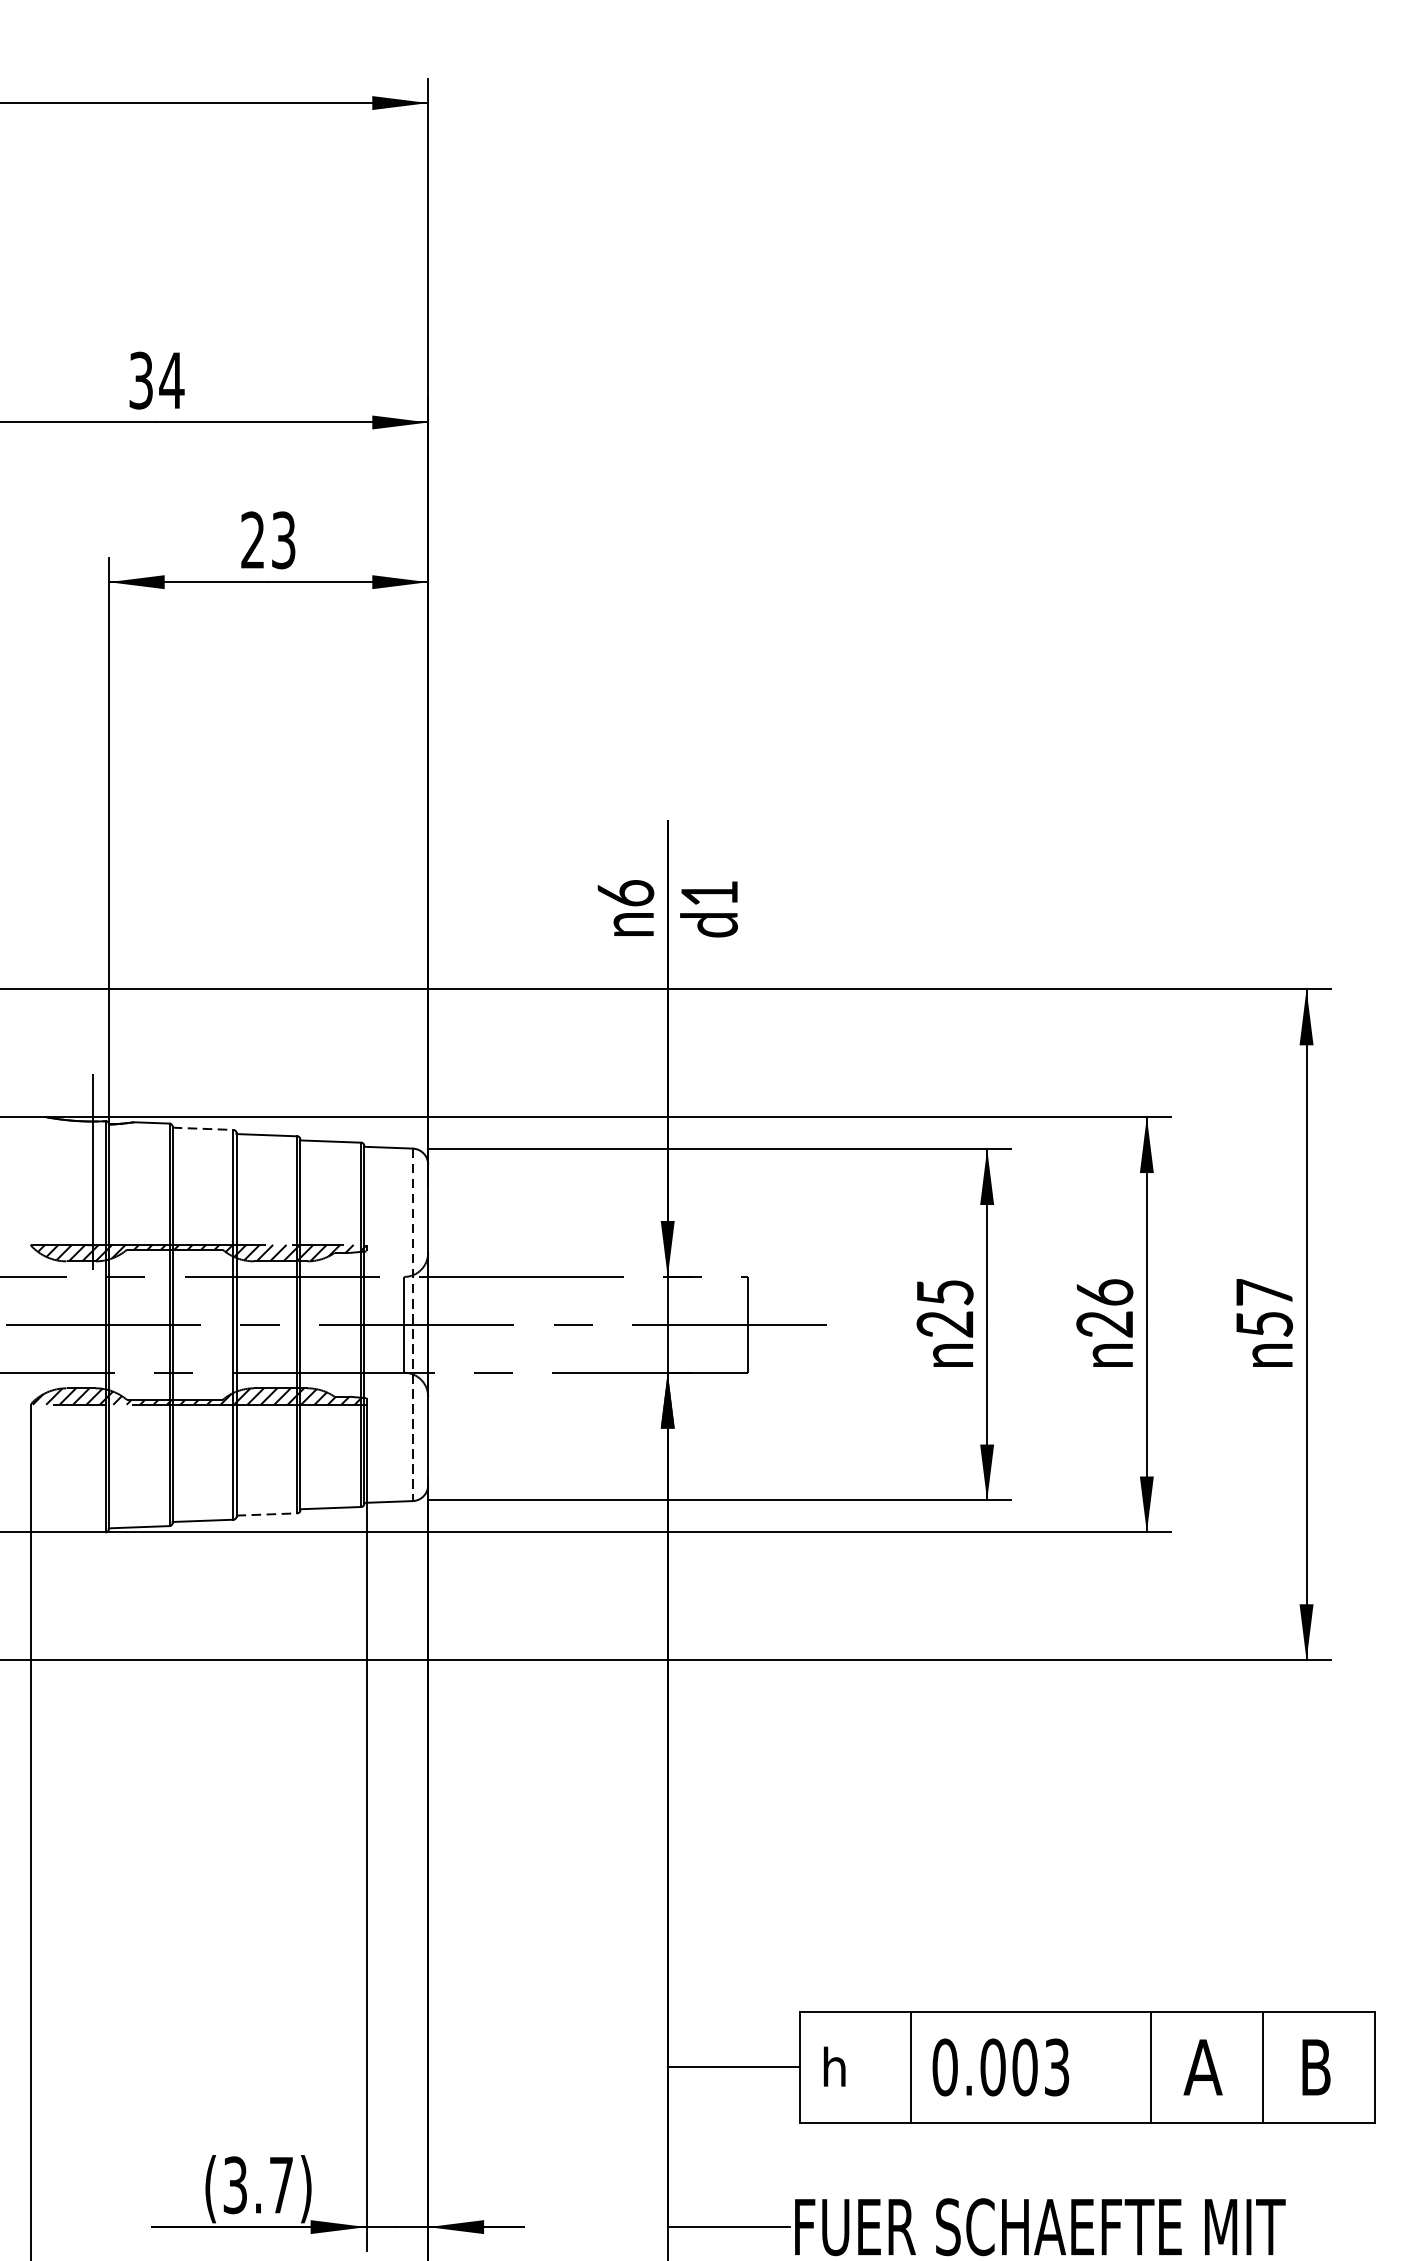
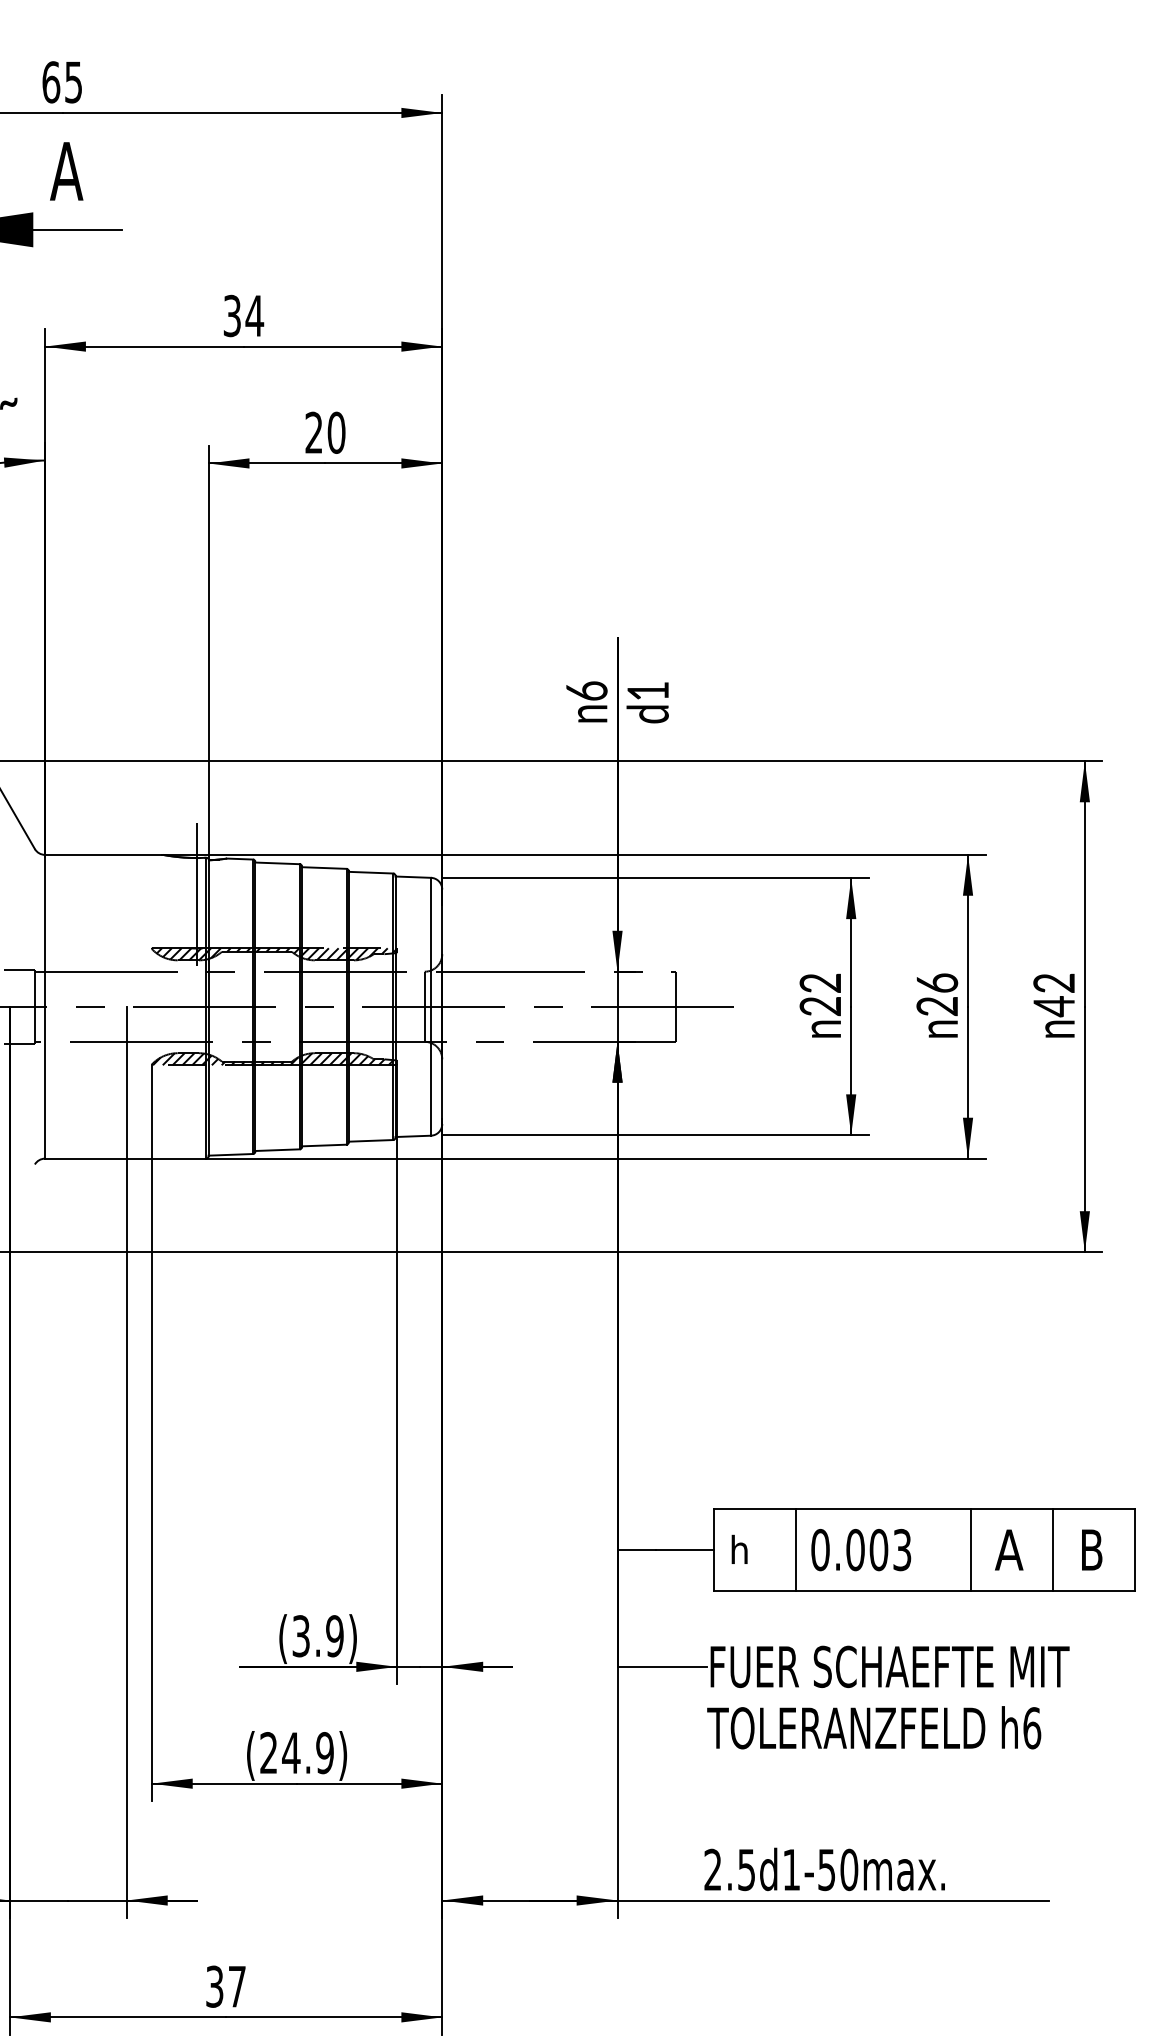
text: (283, 539) -> (336, 432), 23 -> 20
line: (204, 1128) -> (278, 863), dashed -> solid
text: (945, 1291) -> (820, 982), 25 -> 22
text: (1263, 1309) -> (1053, 995), 57 -> 42
line: (413, 1324) -> (431, 1006), dashed -> solid
line: (267, 1514) -> (324, 1145), dashed -> solid
text: (280, 2185) -> (334, 1636), (3.7) -> (3.9)

